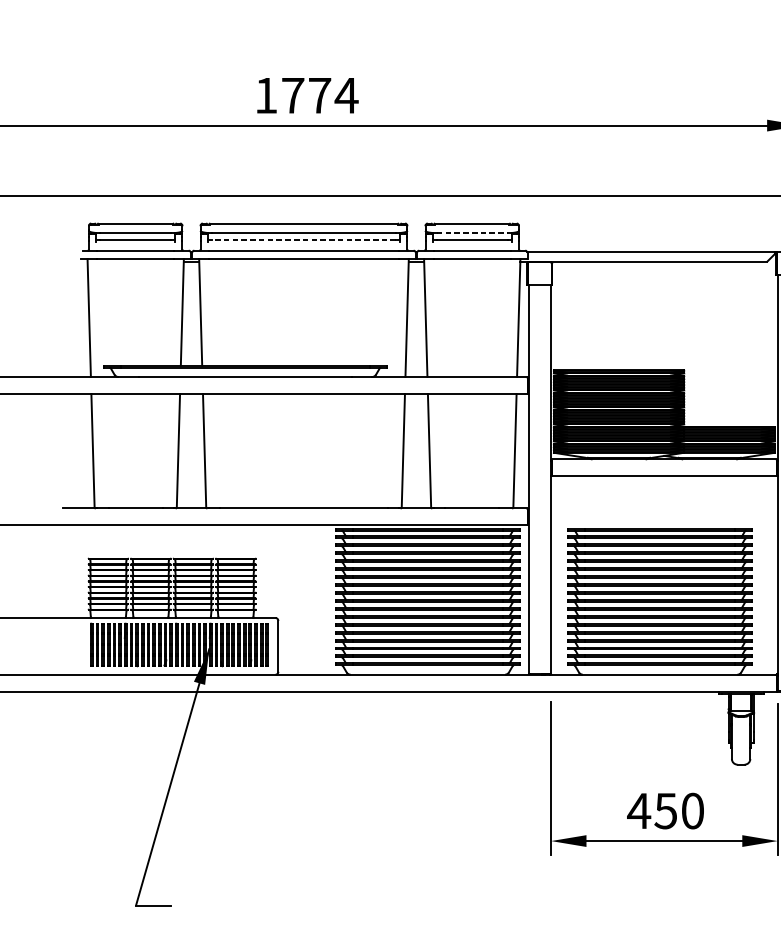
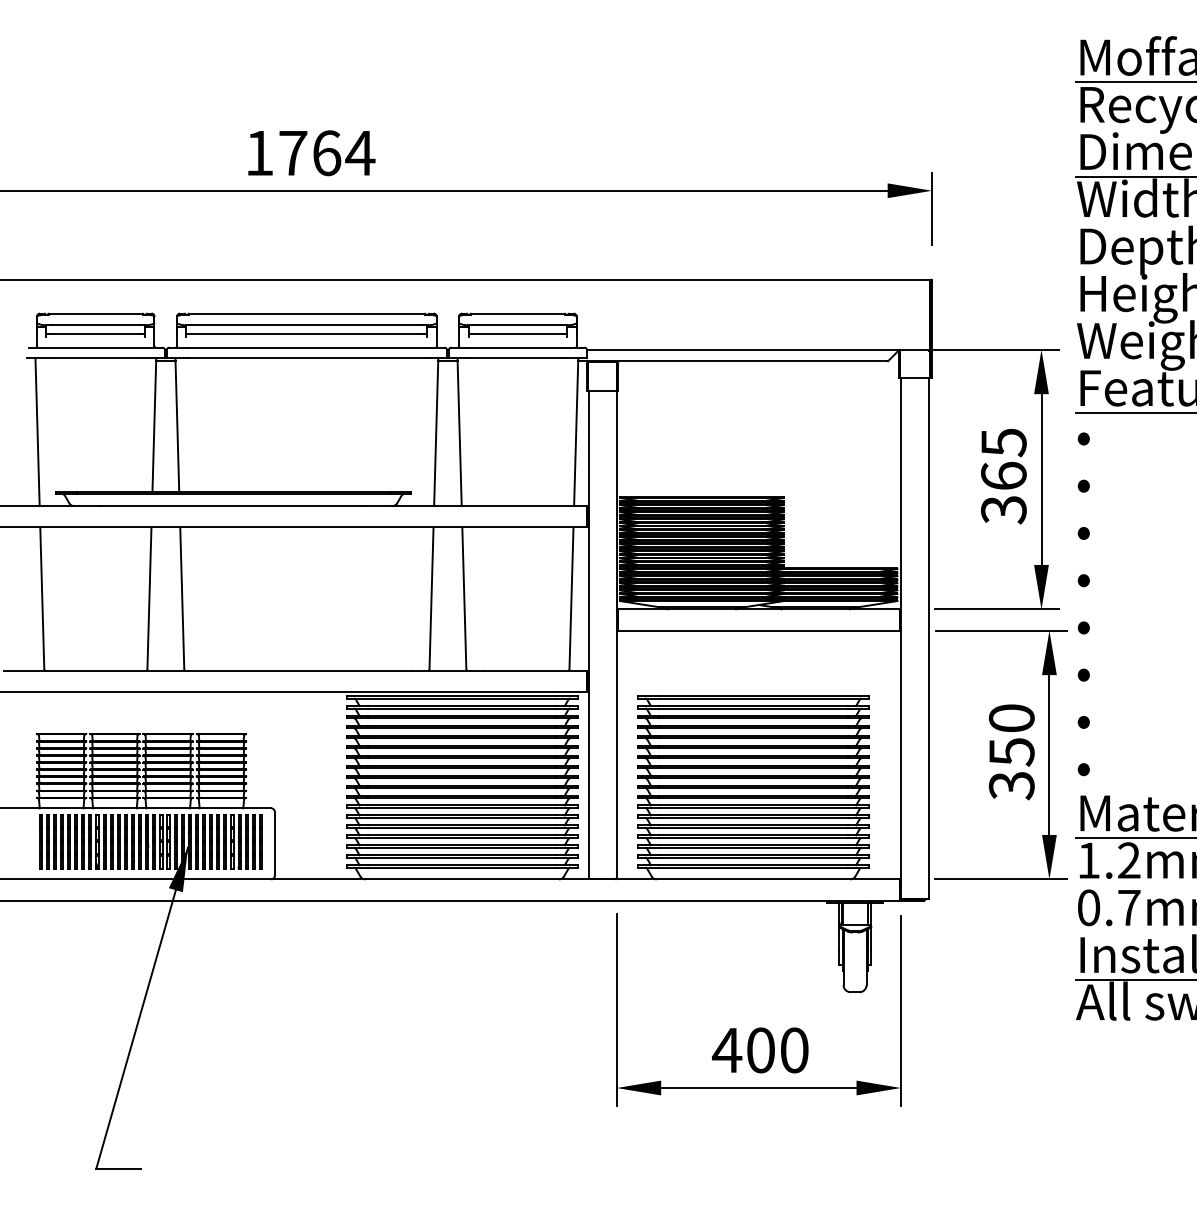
text: (320, 95) -> (327, 153), 1774 -> 1764
line: (472, 233) -> (518, 325), dashed -> solid
line: (303, 240) -> (306, 334), dashed -> solid
text: (665, 811) -> (760, 1050), 450 -> 400

